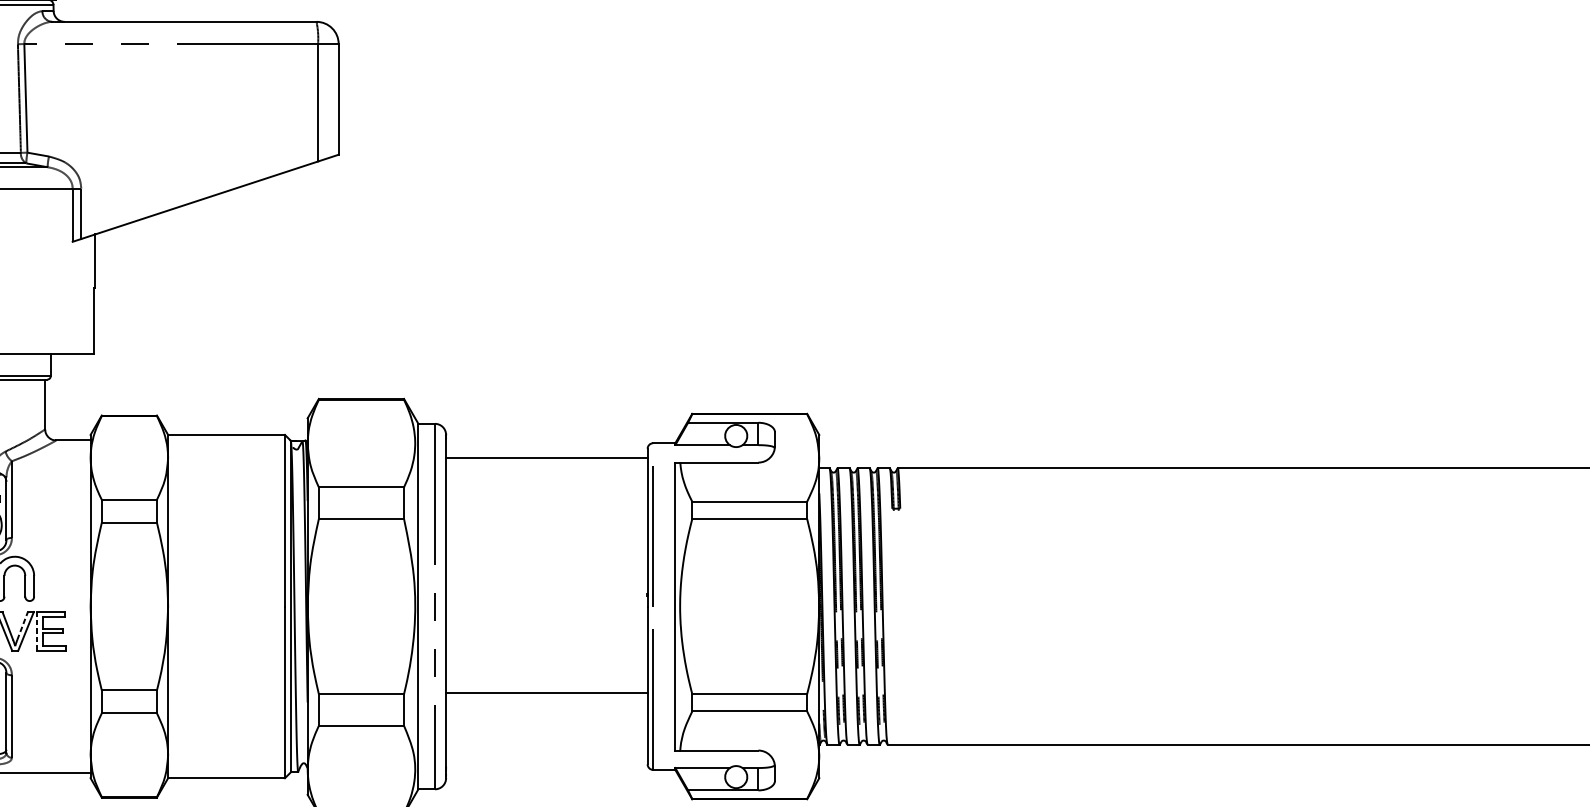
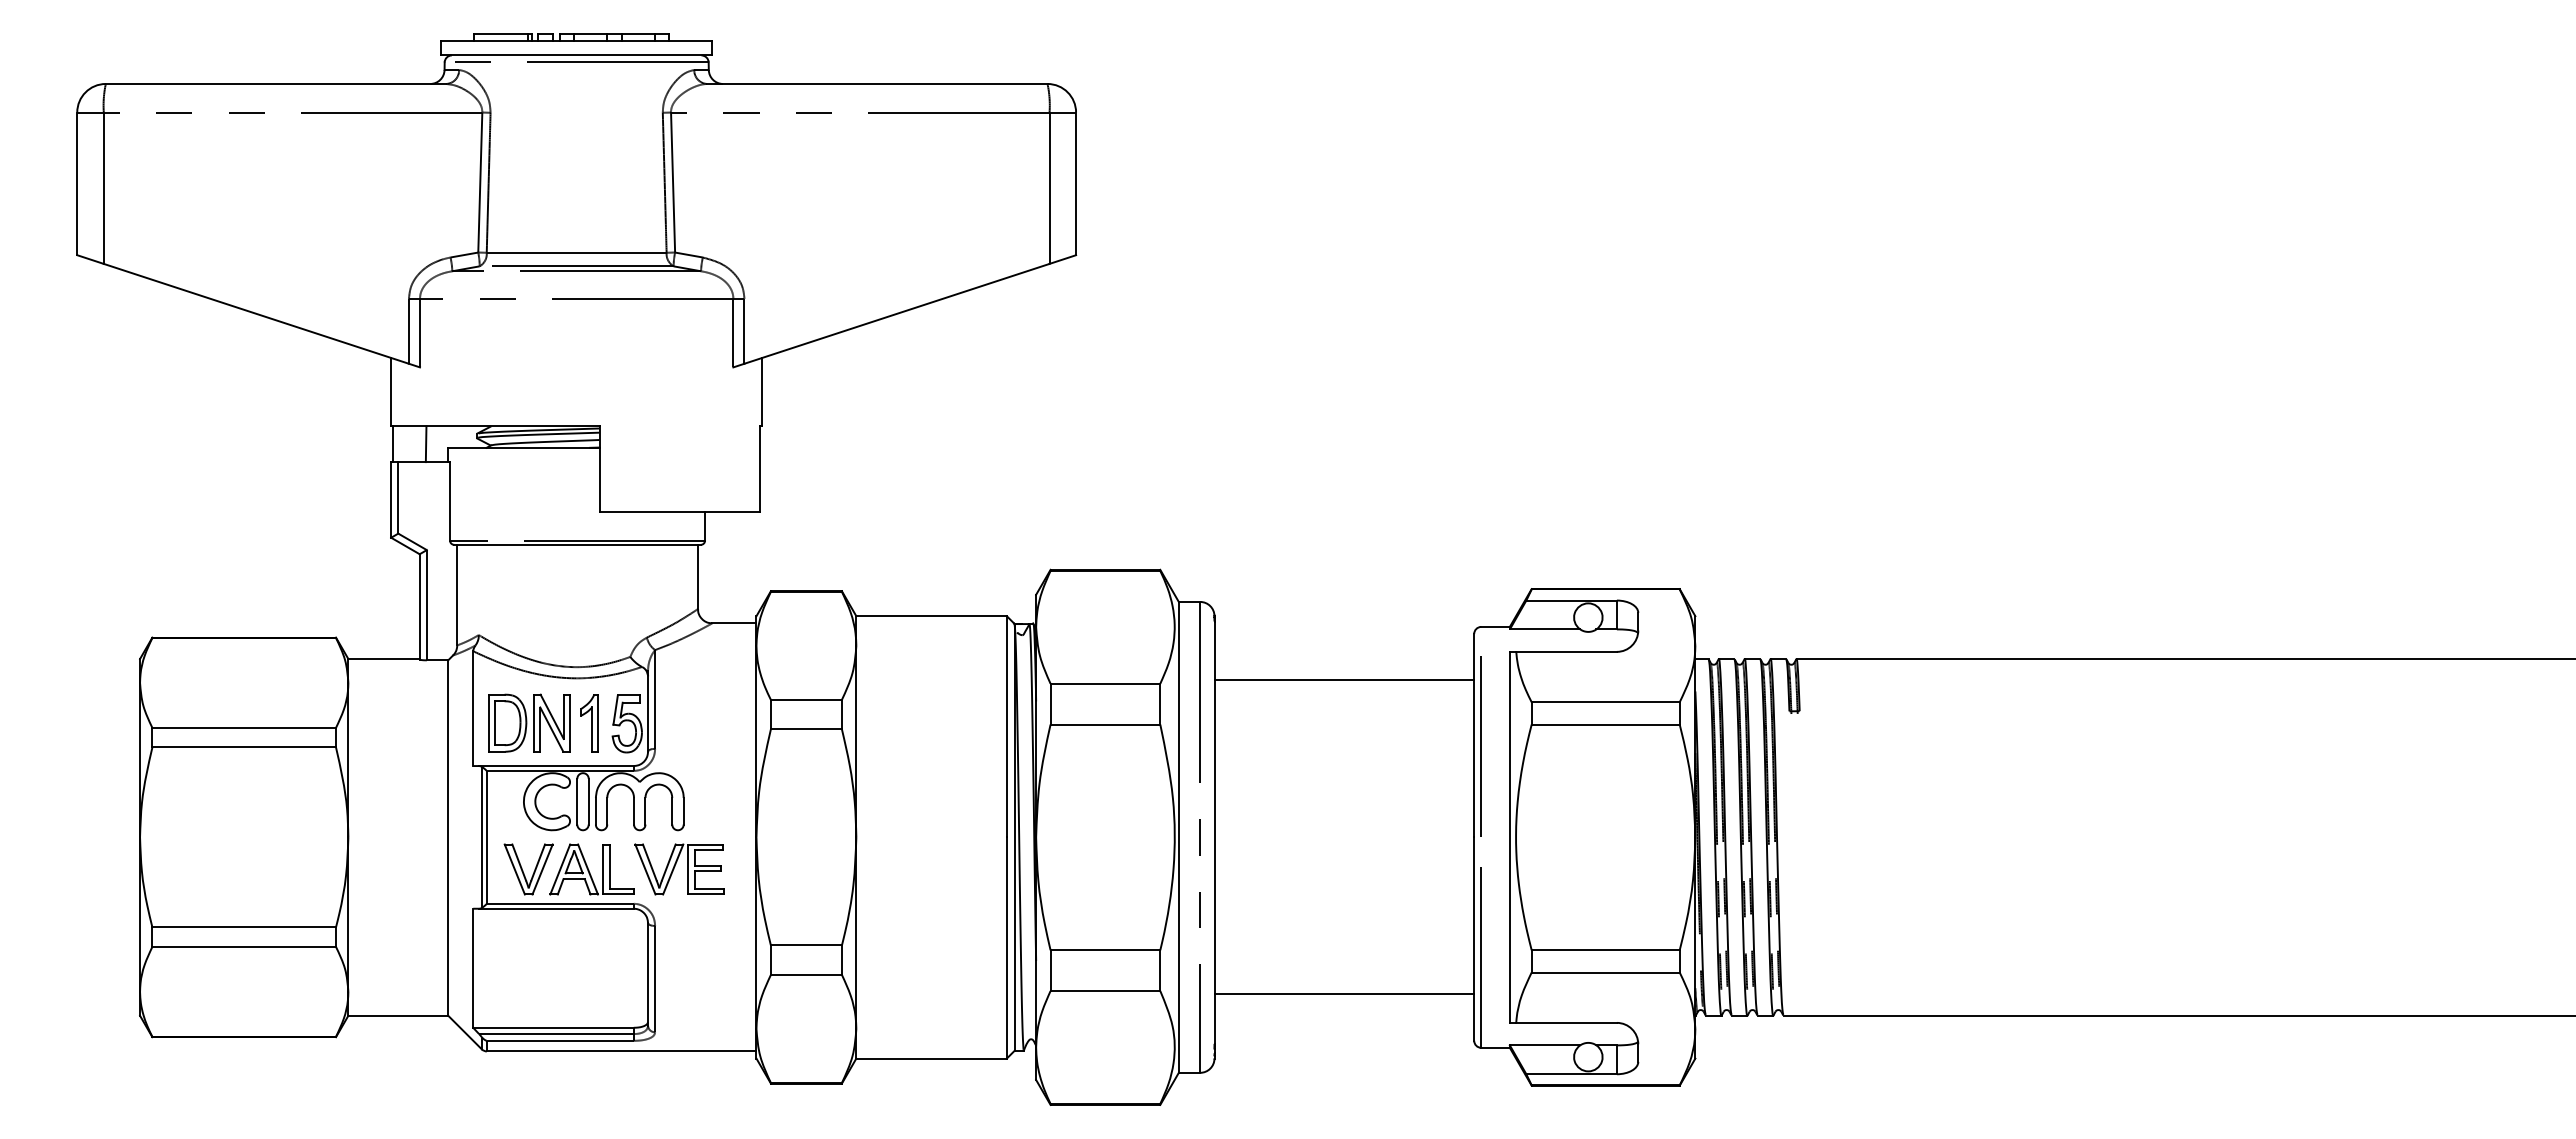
line: (546, 457) -> (1344, 680), moved
line: (23, 625) -> (669, 861), dashed -> solid
line: (37, 631) -> (687, 869), dashed -> solid
line: (546, 693) -> (1344, 994), moved

